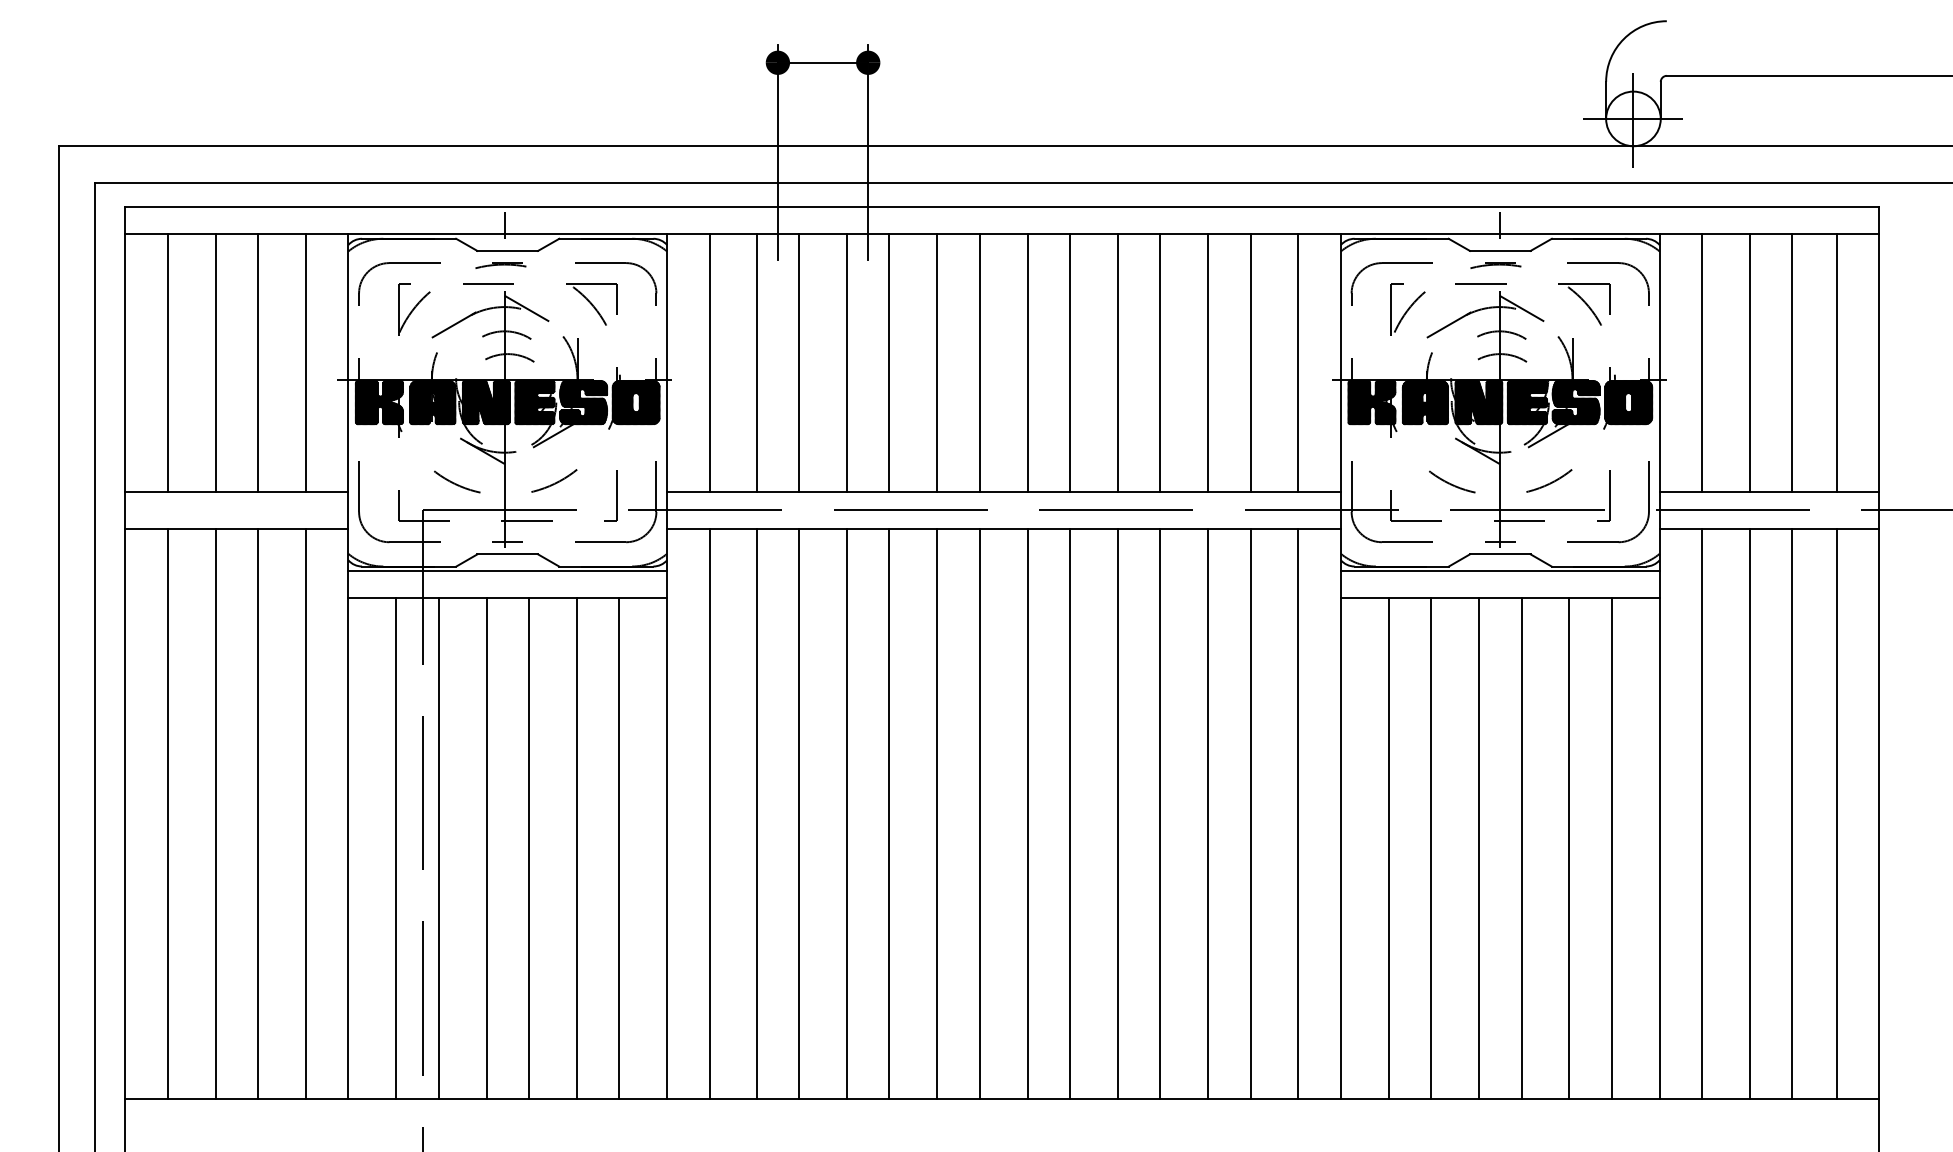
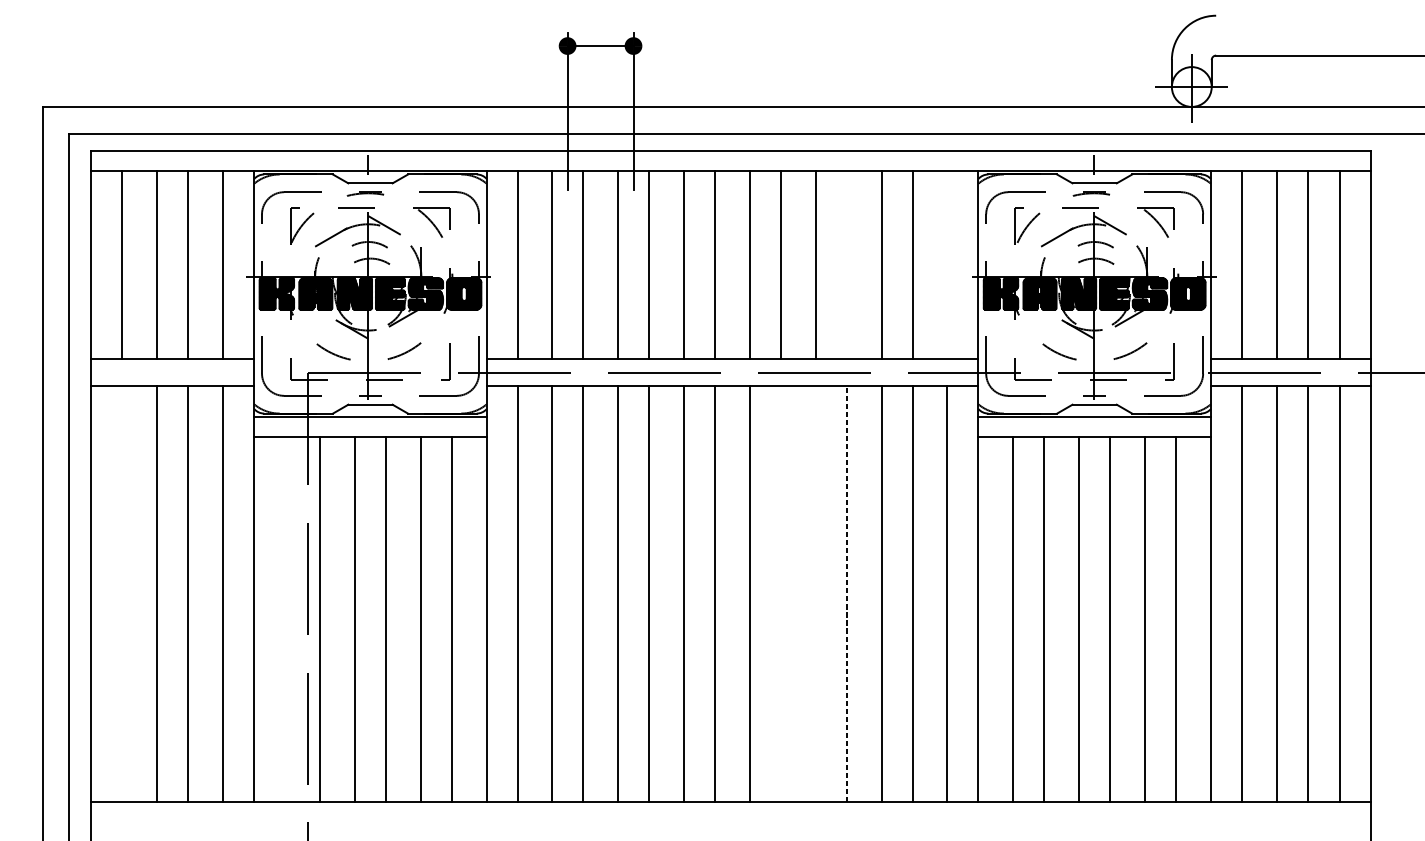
line: (1160, 363) -> (846, 265), removed
line: (1298, 363) -> (947, 265), removed
line: (167, 813) -> (122, 593), removed
line: (1070, 813) -> (781, 593), removed
line: (1117, 813) -> (815, 593), removed
line: (1160, 813) -> (846, 593), solid -> dashed
line: (396, 848) -> (289, 619), removed

